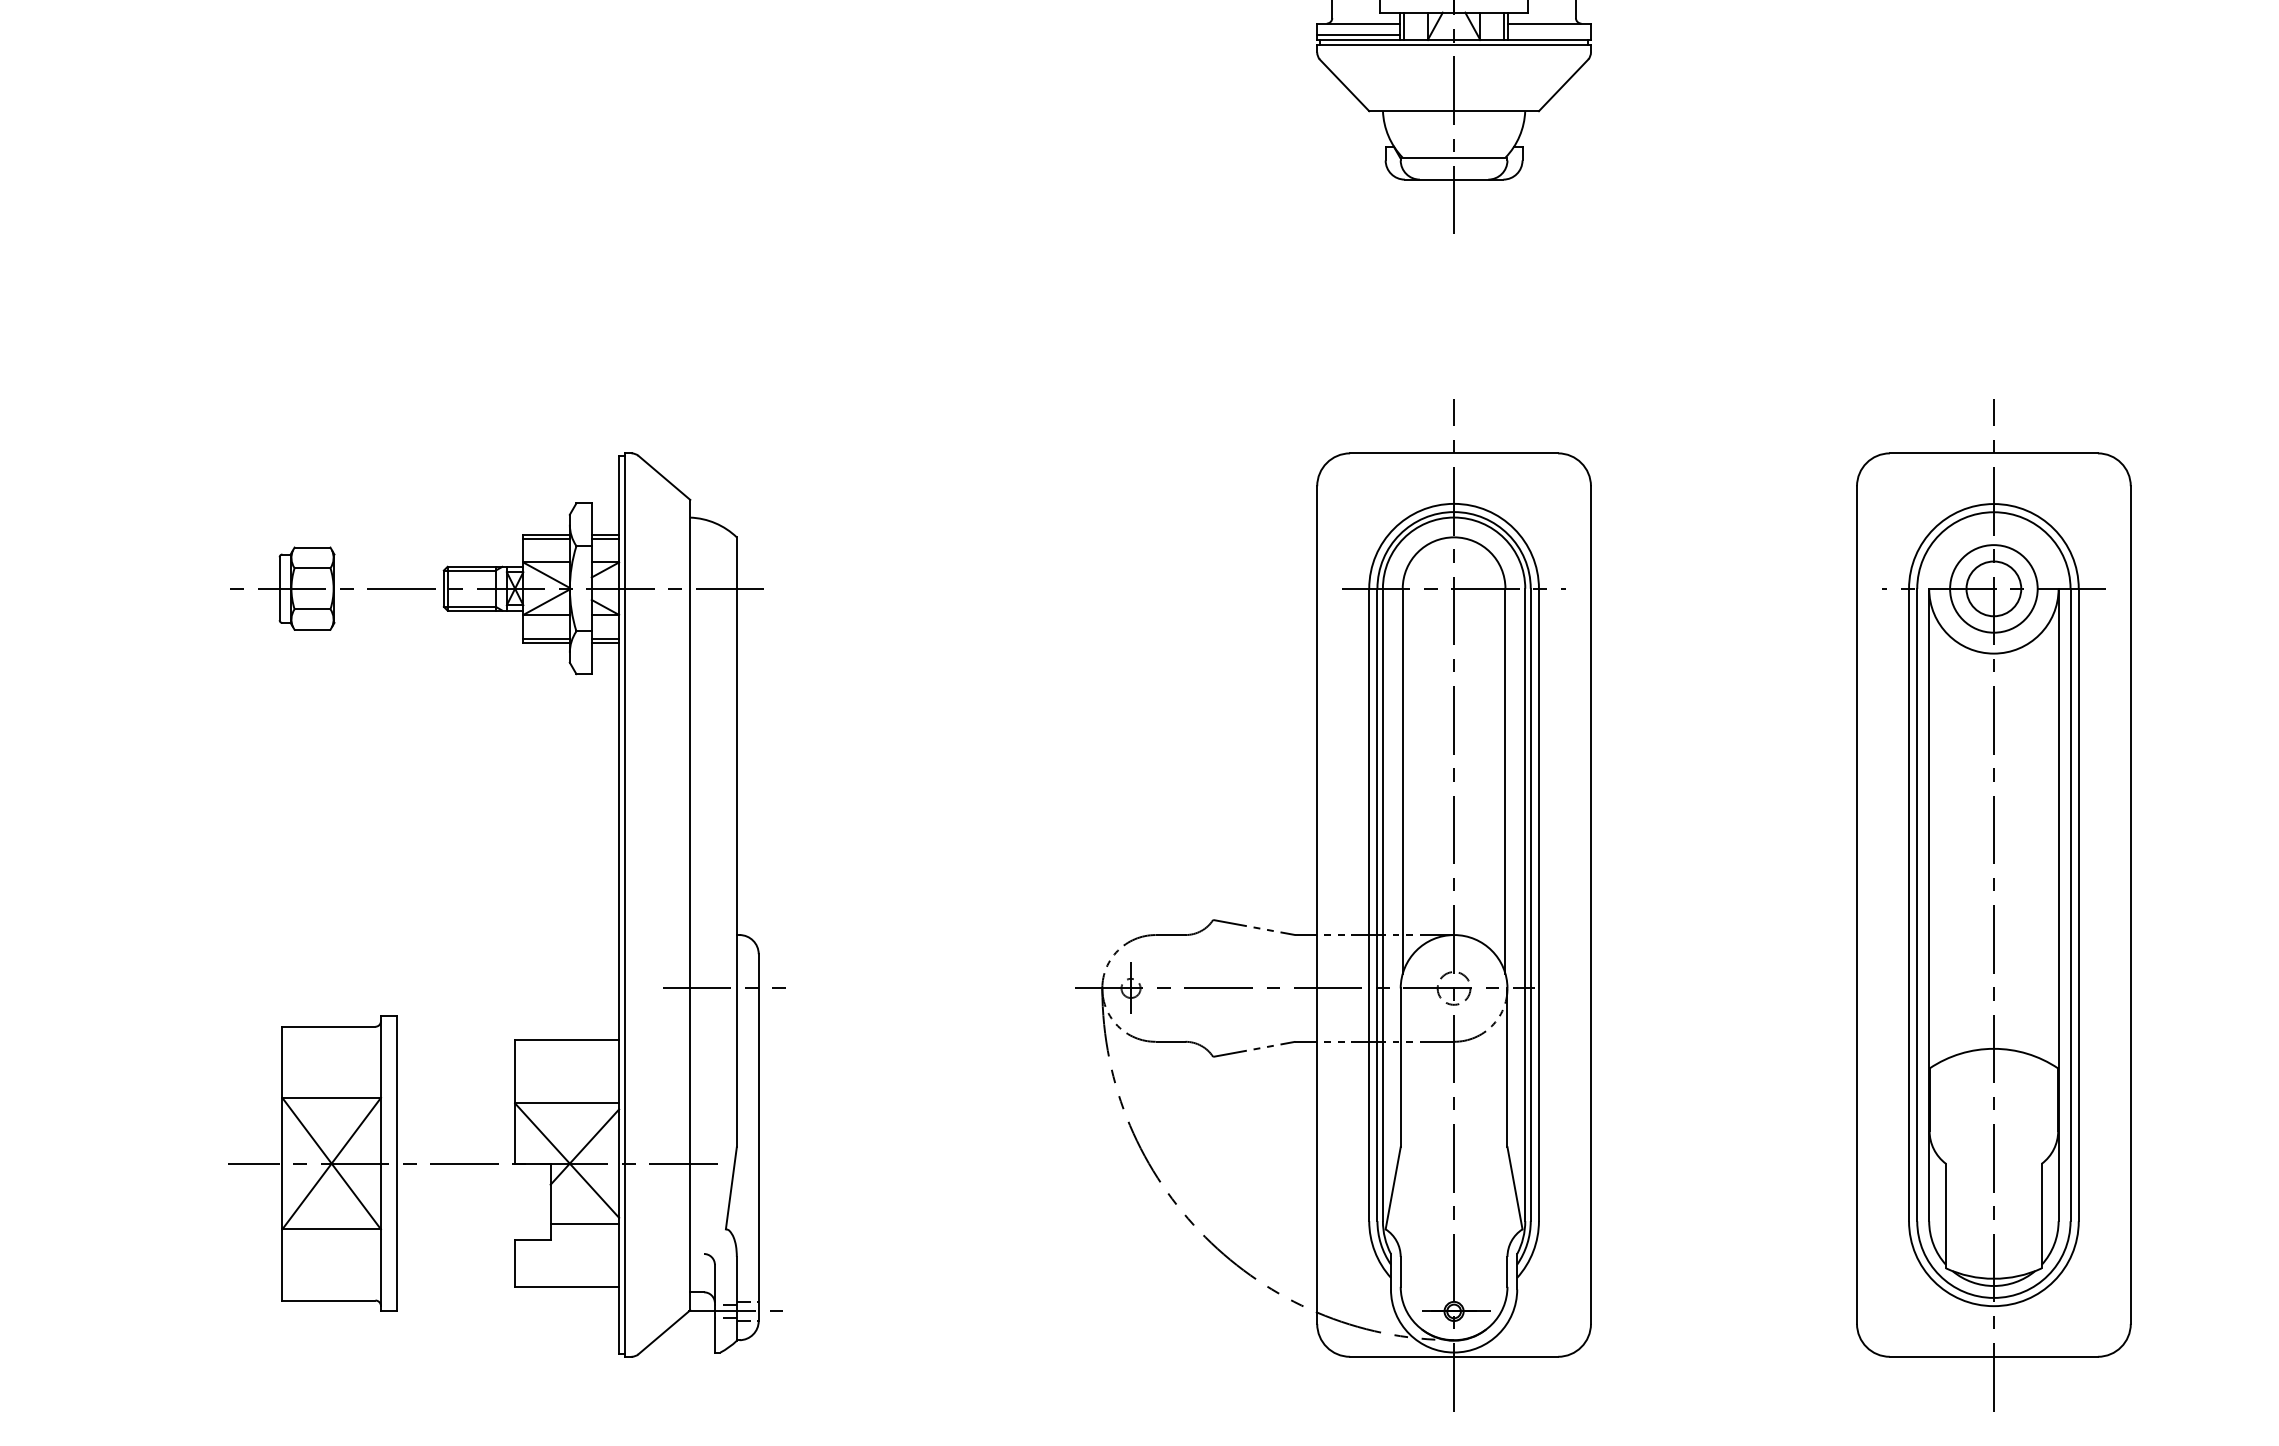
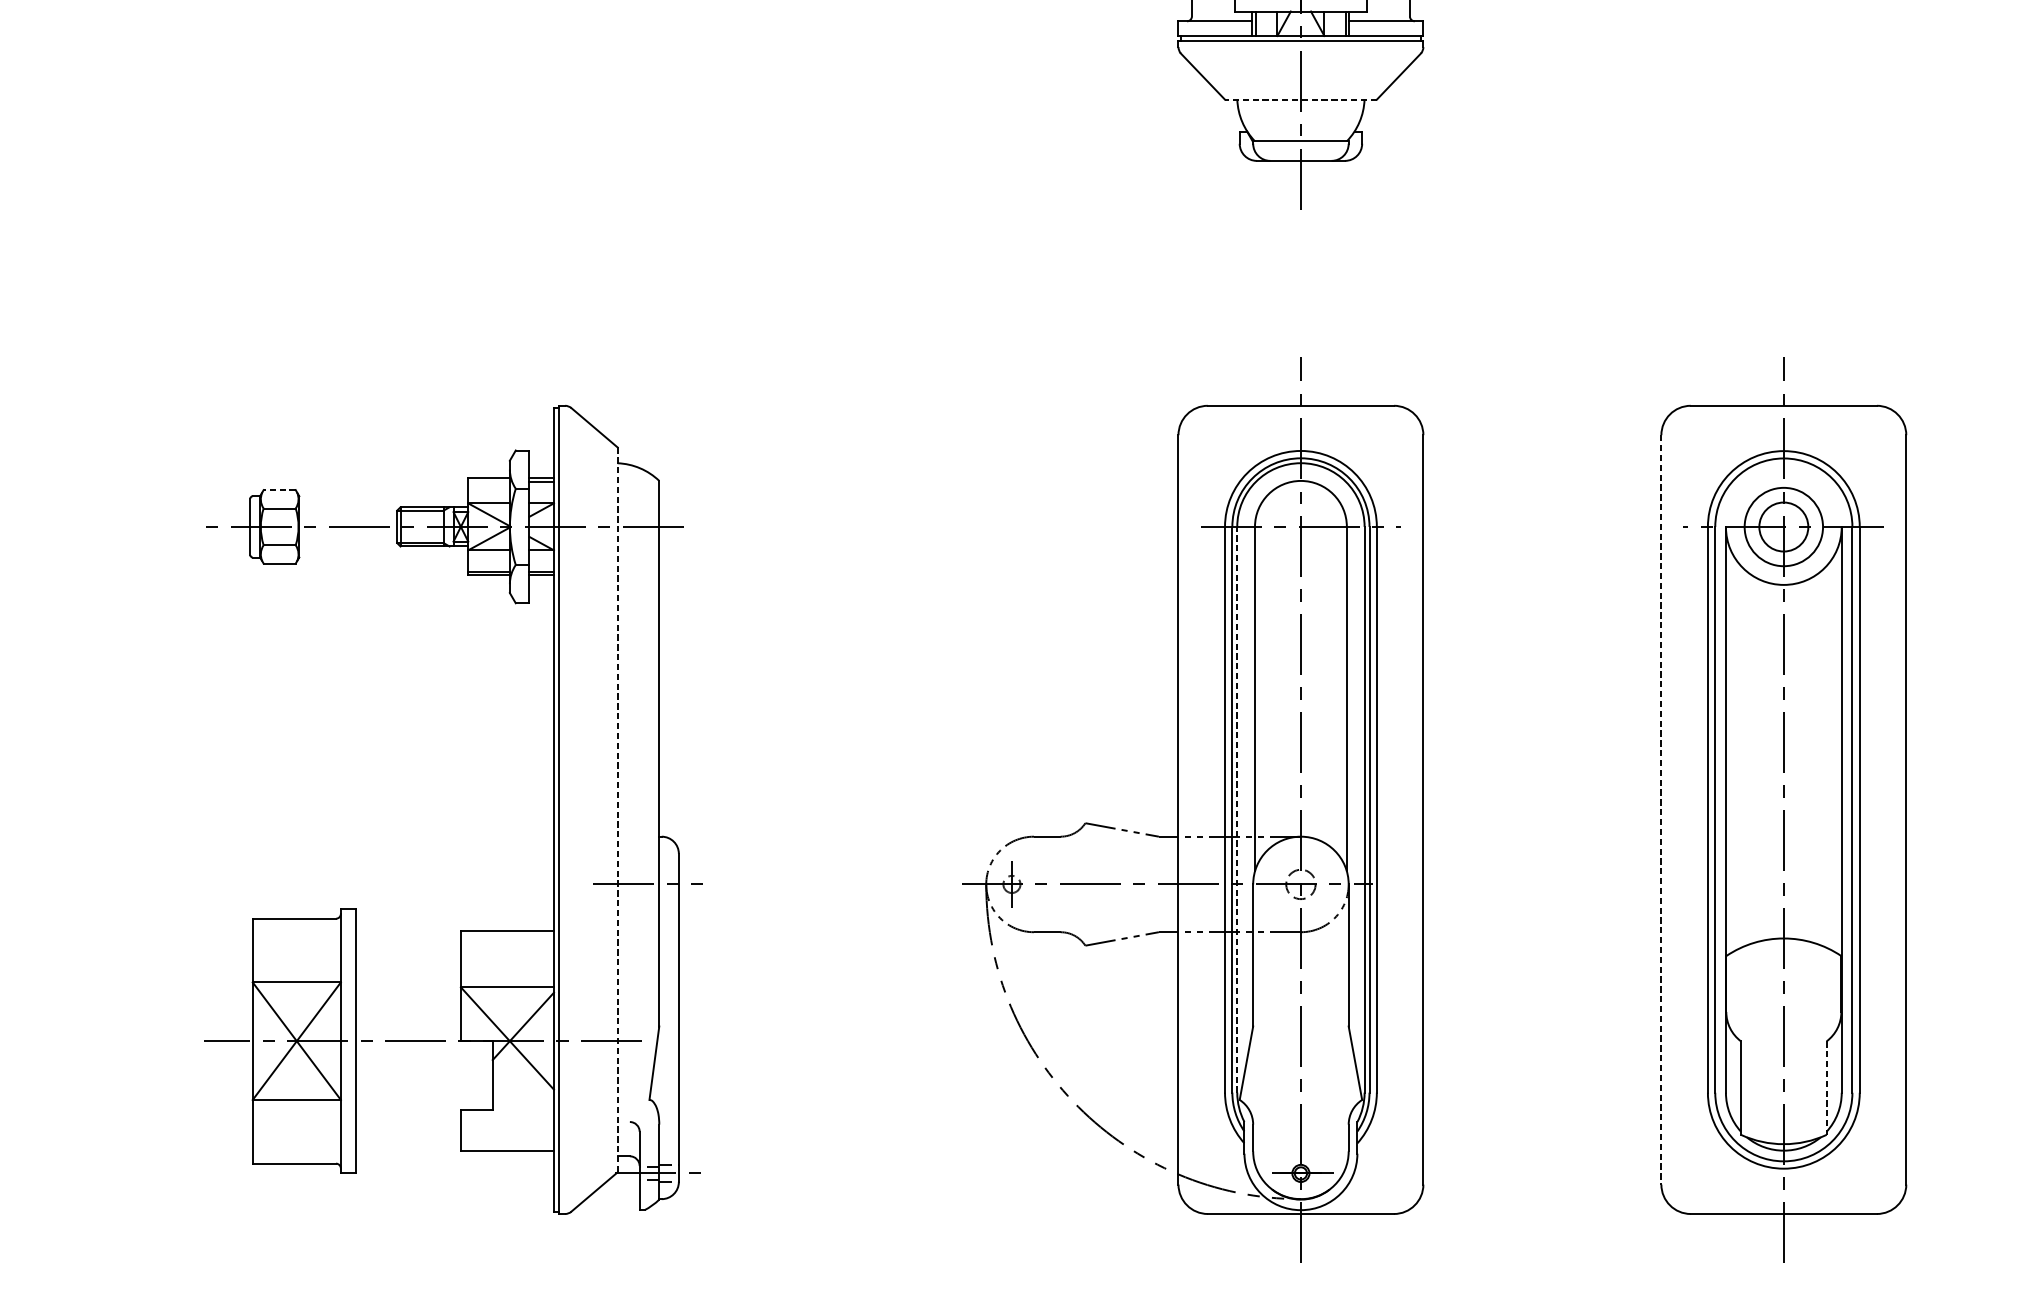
line: (1358, 34) -> (1215, 31), removed
line: (1454, 111) -> (1301, 99), solid -> dashed
line: (546, 538) -> (489, 481), removed
line: (312, 547) -> (279, 489), solid -> dashed
line: (1382, 904) -> (1236, 809), solid -> dashed
line: (690, 905) -> (617, 810), solid -> dashed
line: (1857, 905) -> (1661, 810), solid -> dashed
line: (2041, 1216) -> (1826, 1088), solid -> dashed
line: (584, 1223) -> (522, 1094), removed

